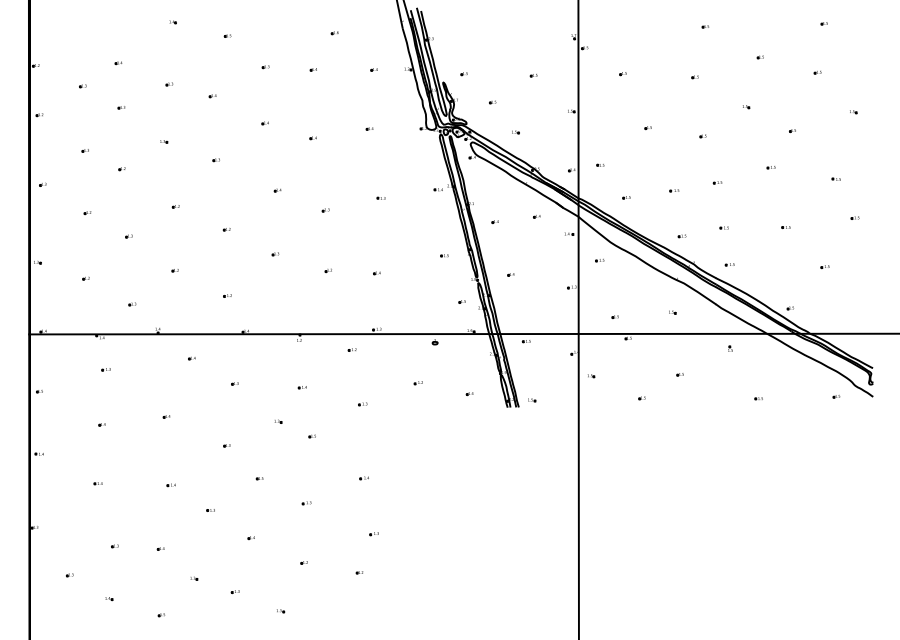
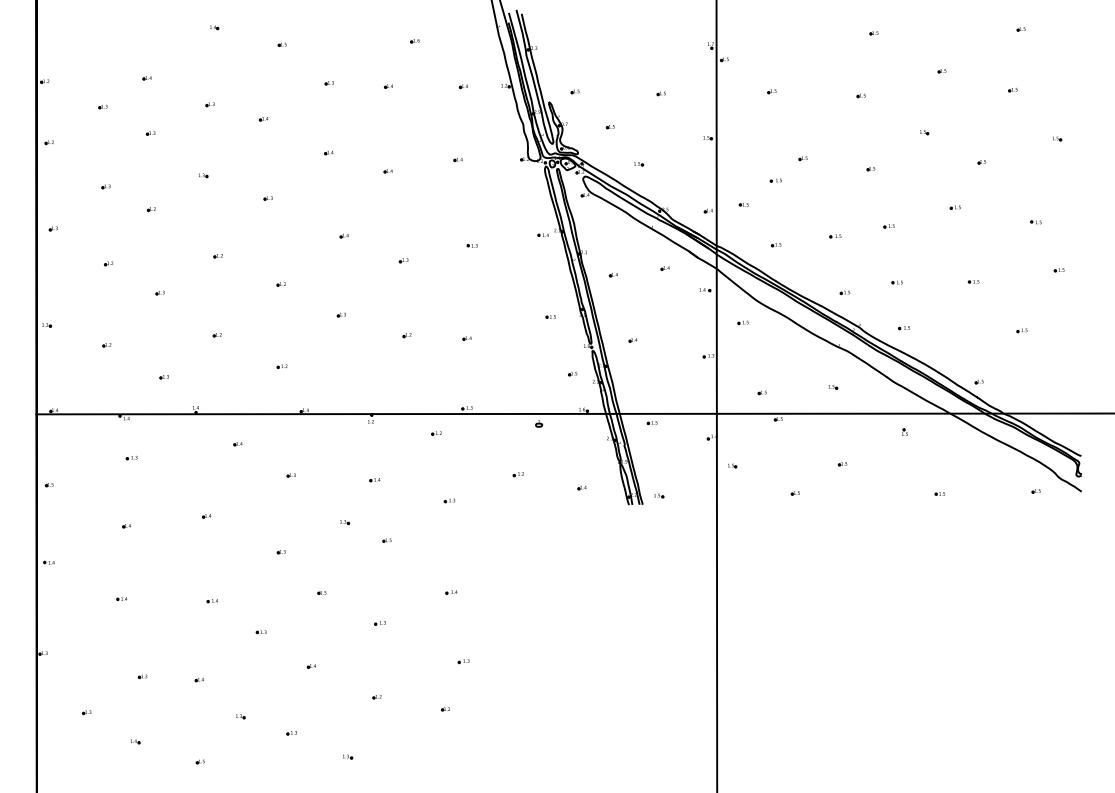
part: (626, 145) -> (776, 180), added

